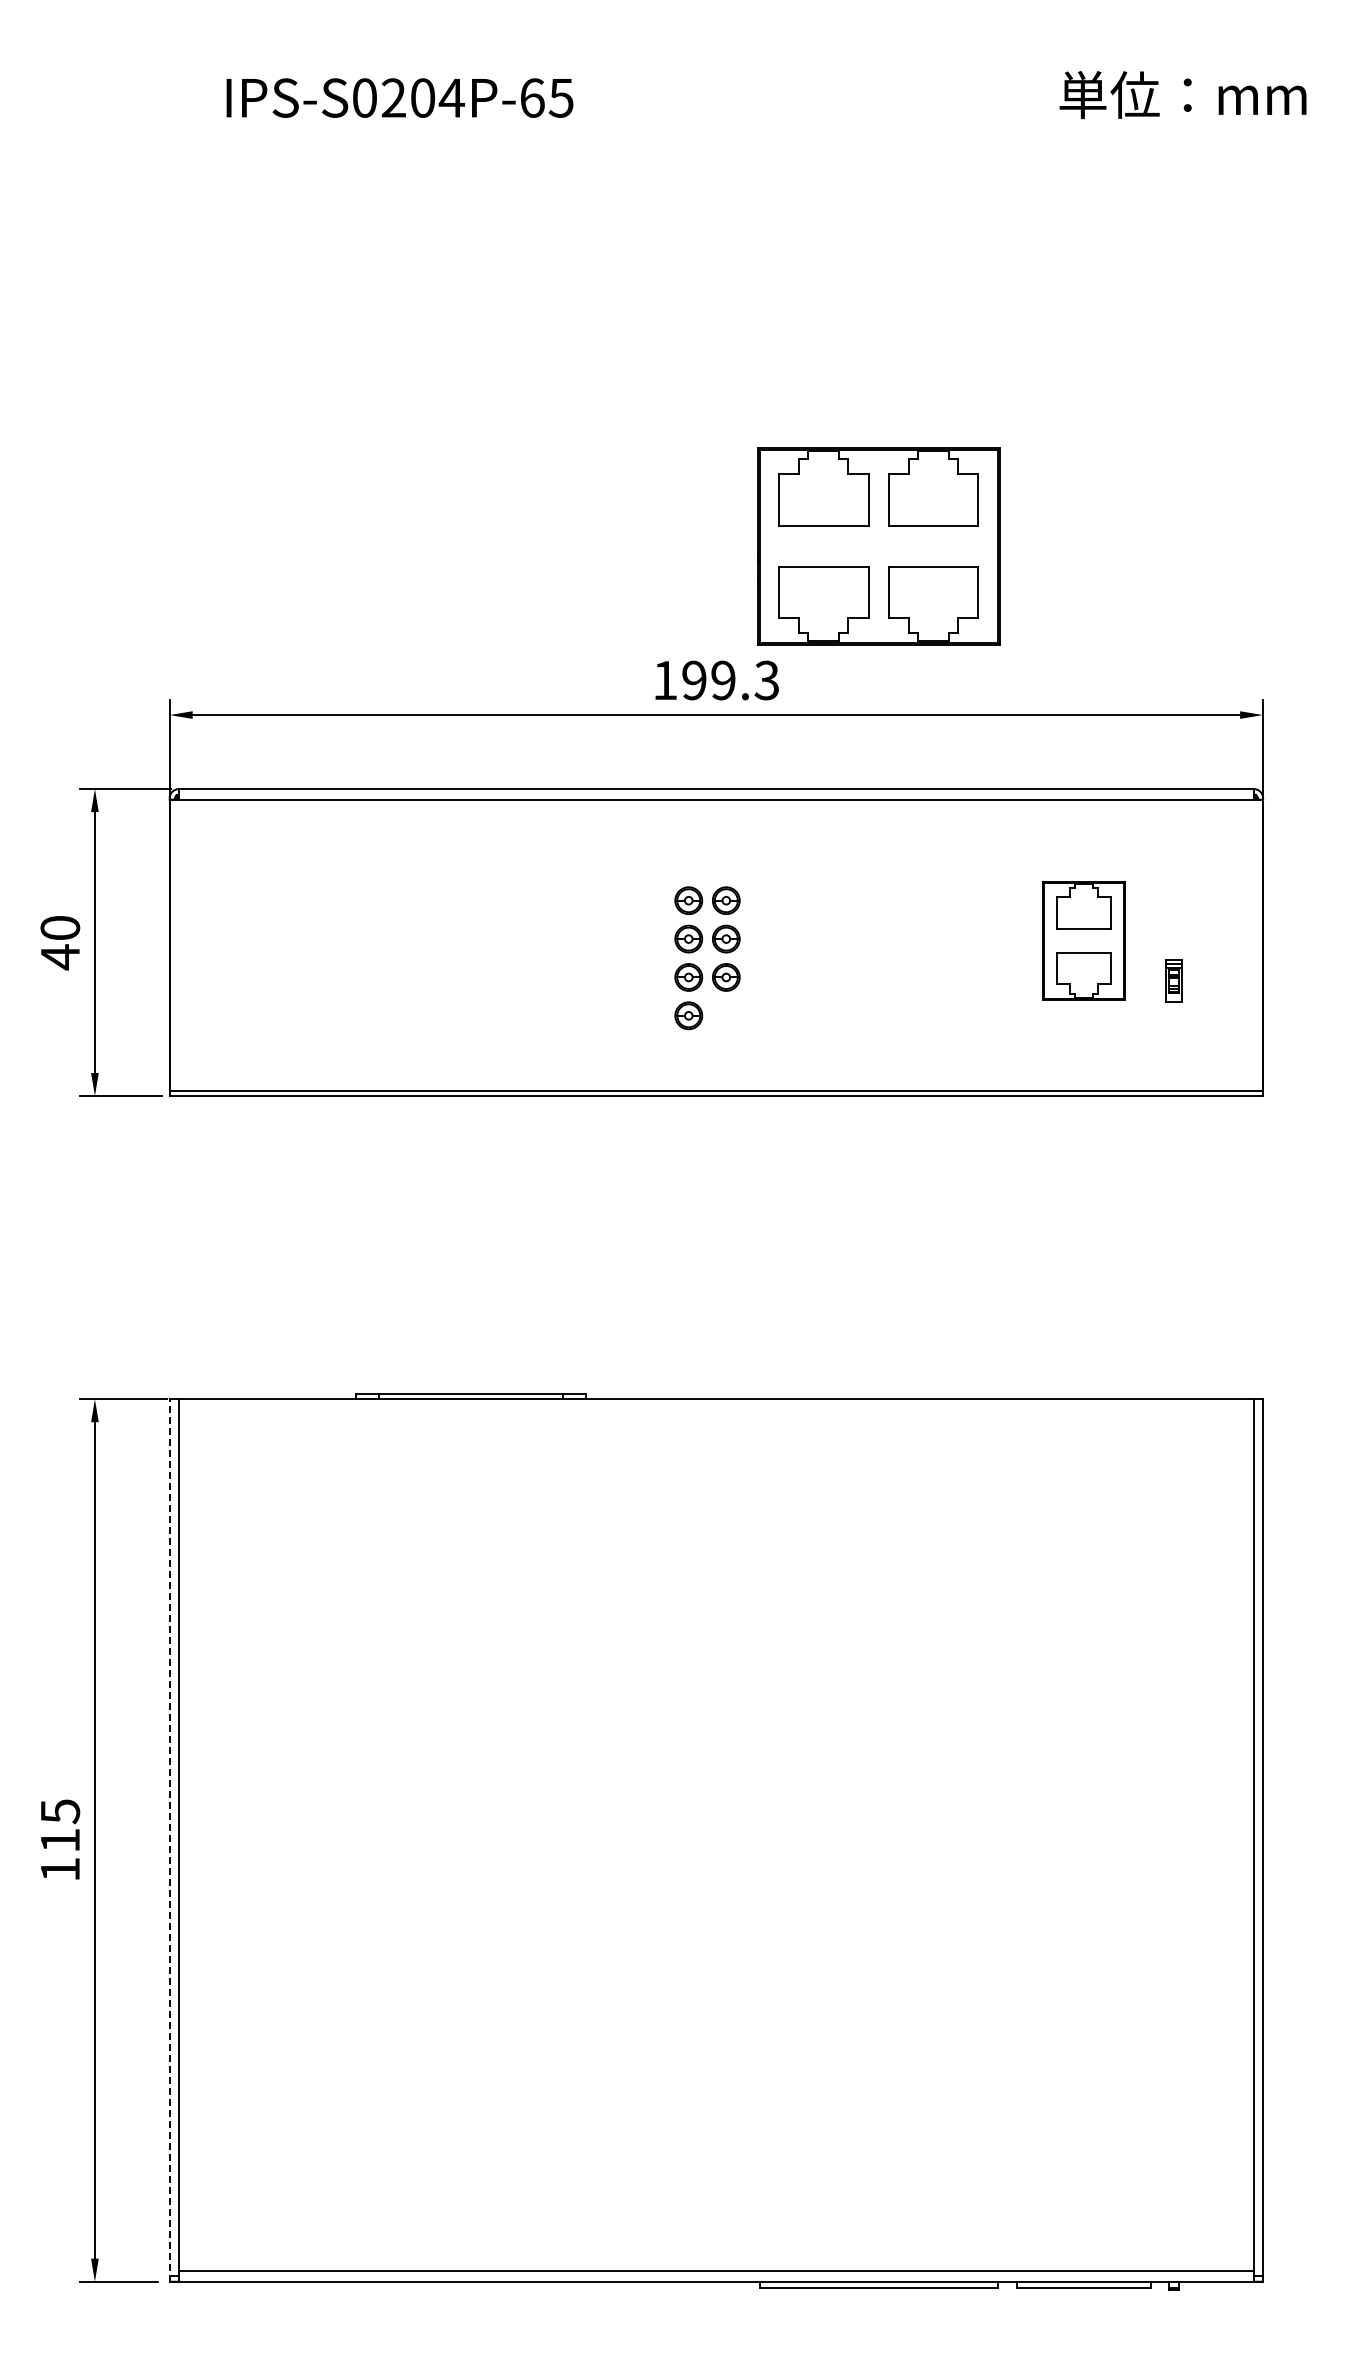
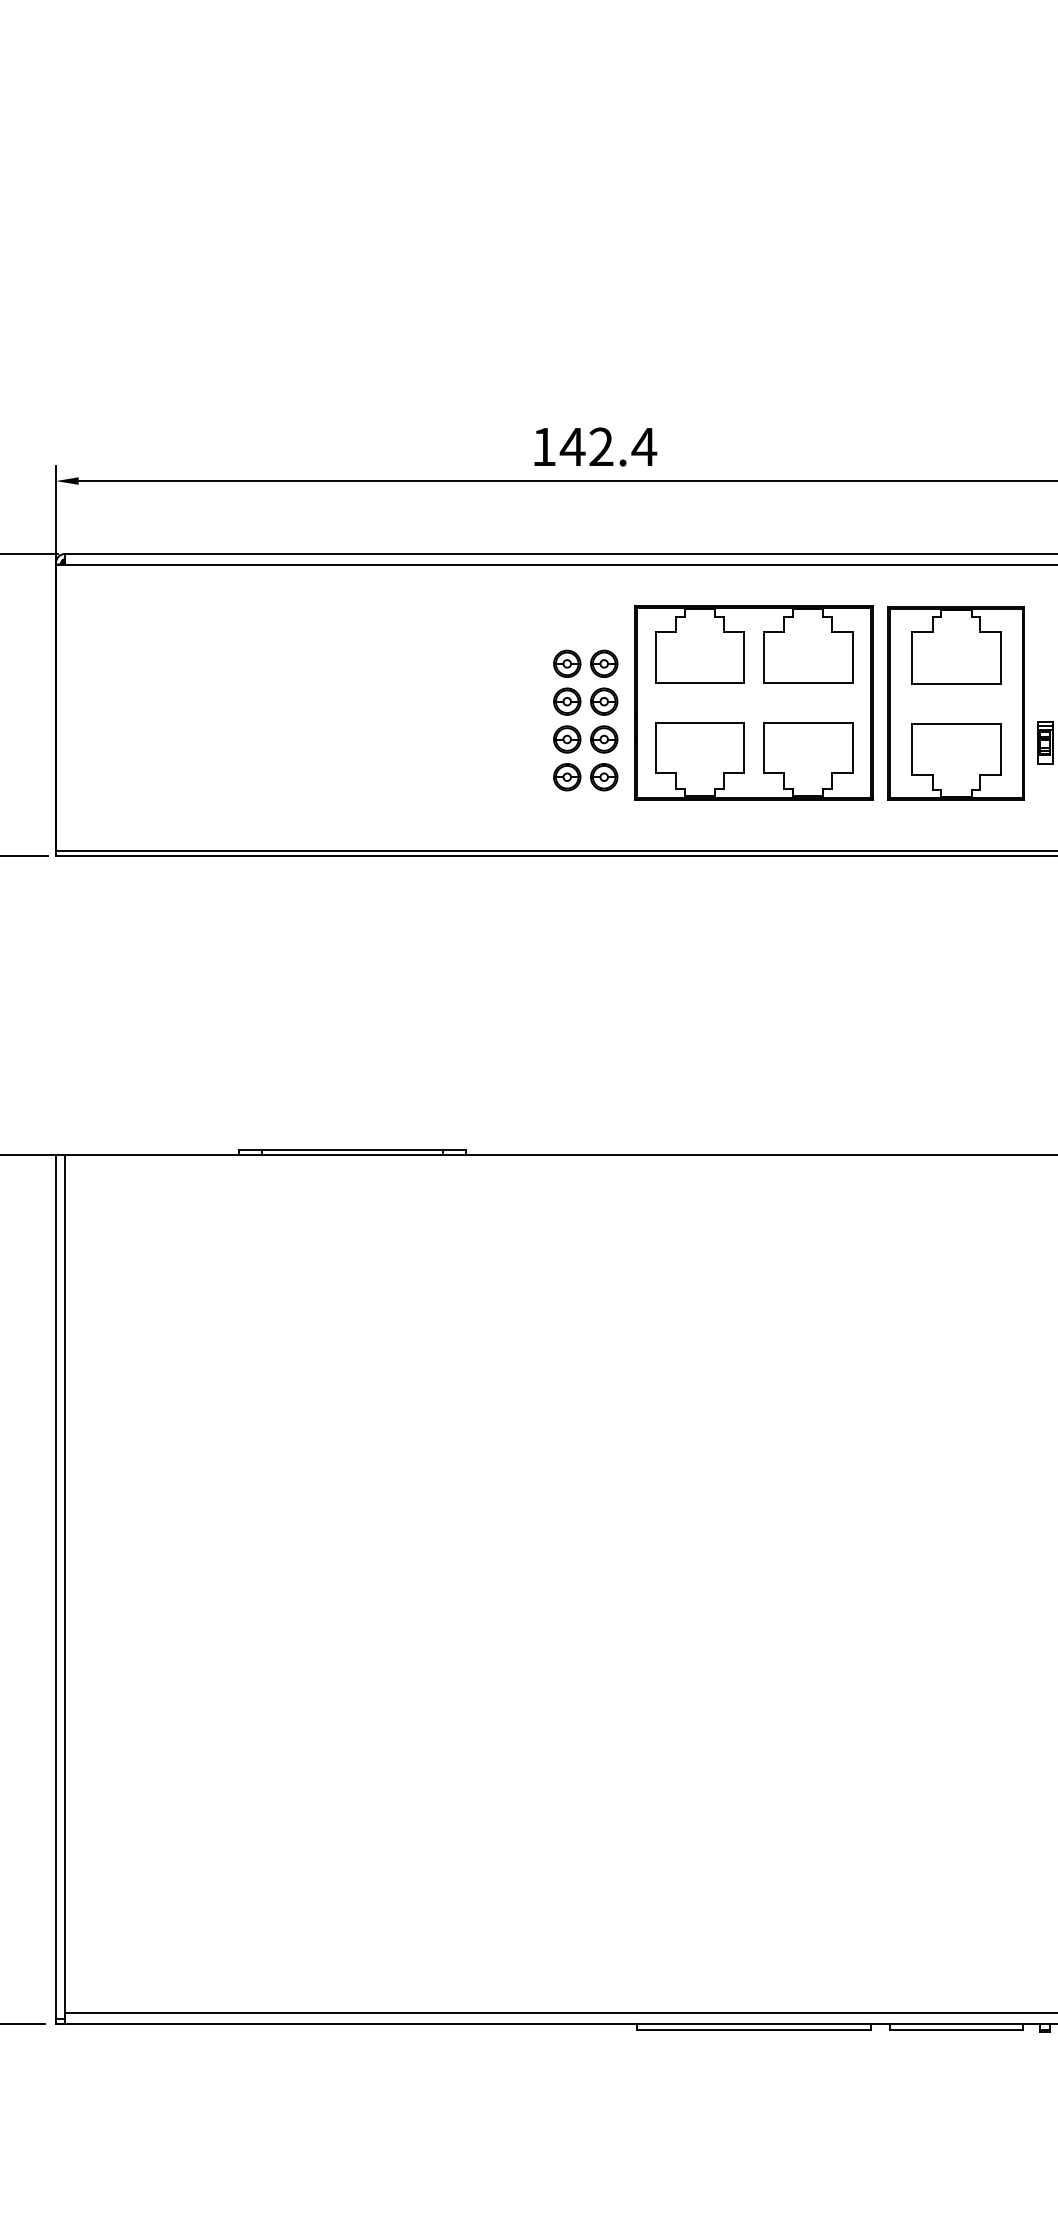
part: (878, 546) -> (754, 703), moved
text: (730, 680) -> (608, 447), 199.3 -> 142.4
part: (1083, 940) -> (955, 703), size x1.67
part: (726, 1015) -> (604, 776), added
line: (169, 1839) -> (55, 1588), dashed -> solid

